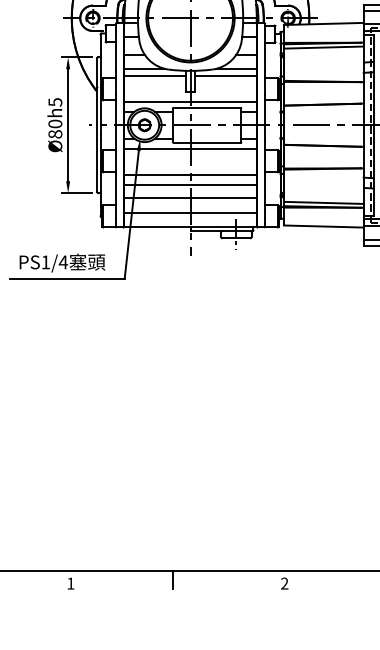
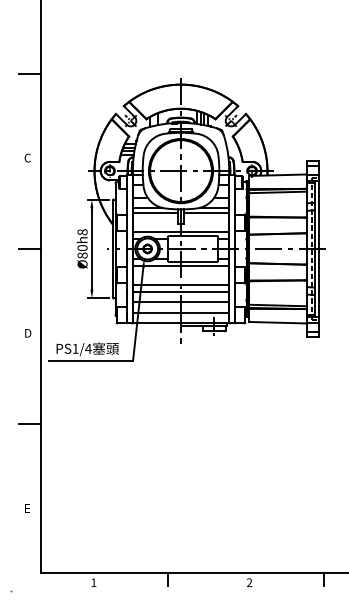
text: (55, 102) -> (82, 232), Ø80h5 -> Ø80h8

